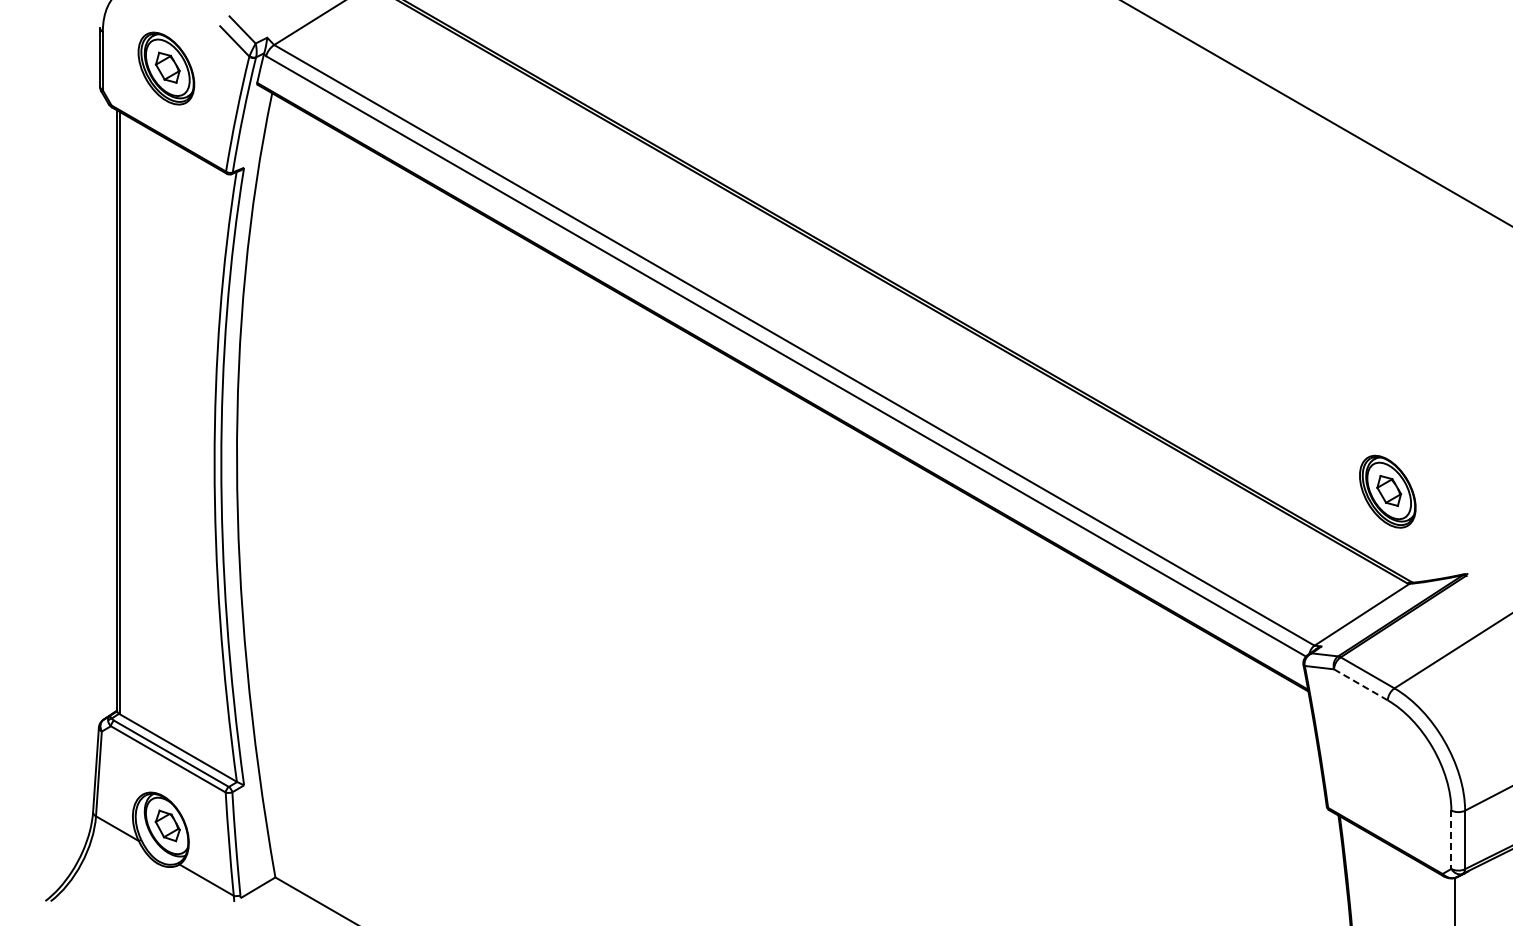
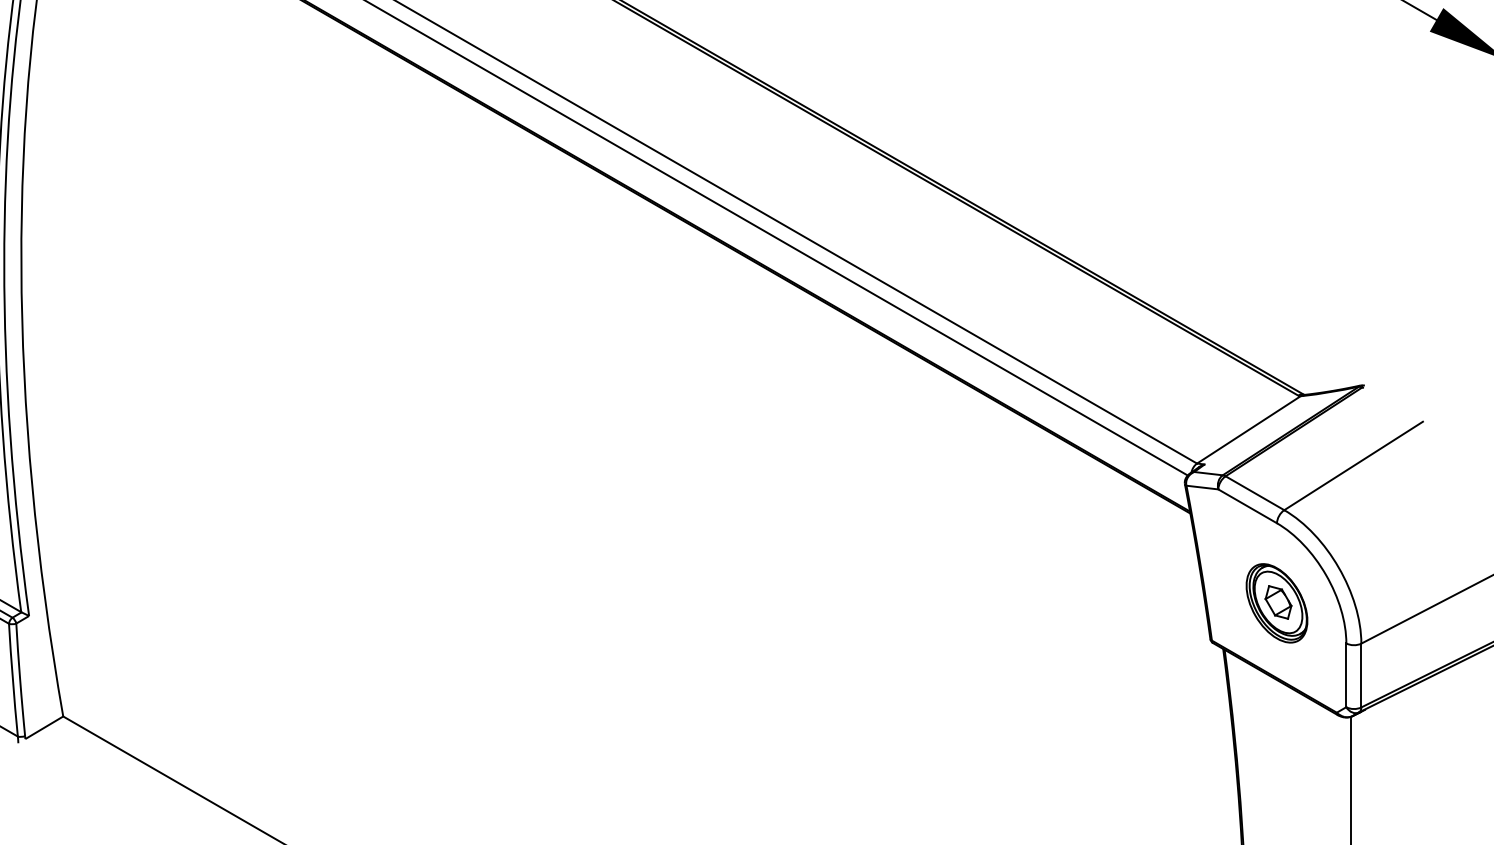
part: (1387, 491) -> (1276, 603), moved
line: (1361, 685) -> (1248, 507), dashed -> solid
line: (1451, 840) -> (1346, 676), dashed -> solid

